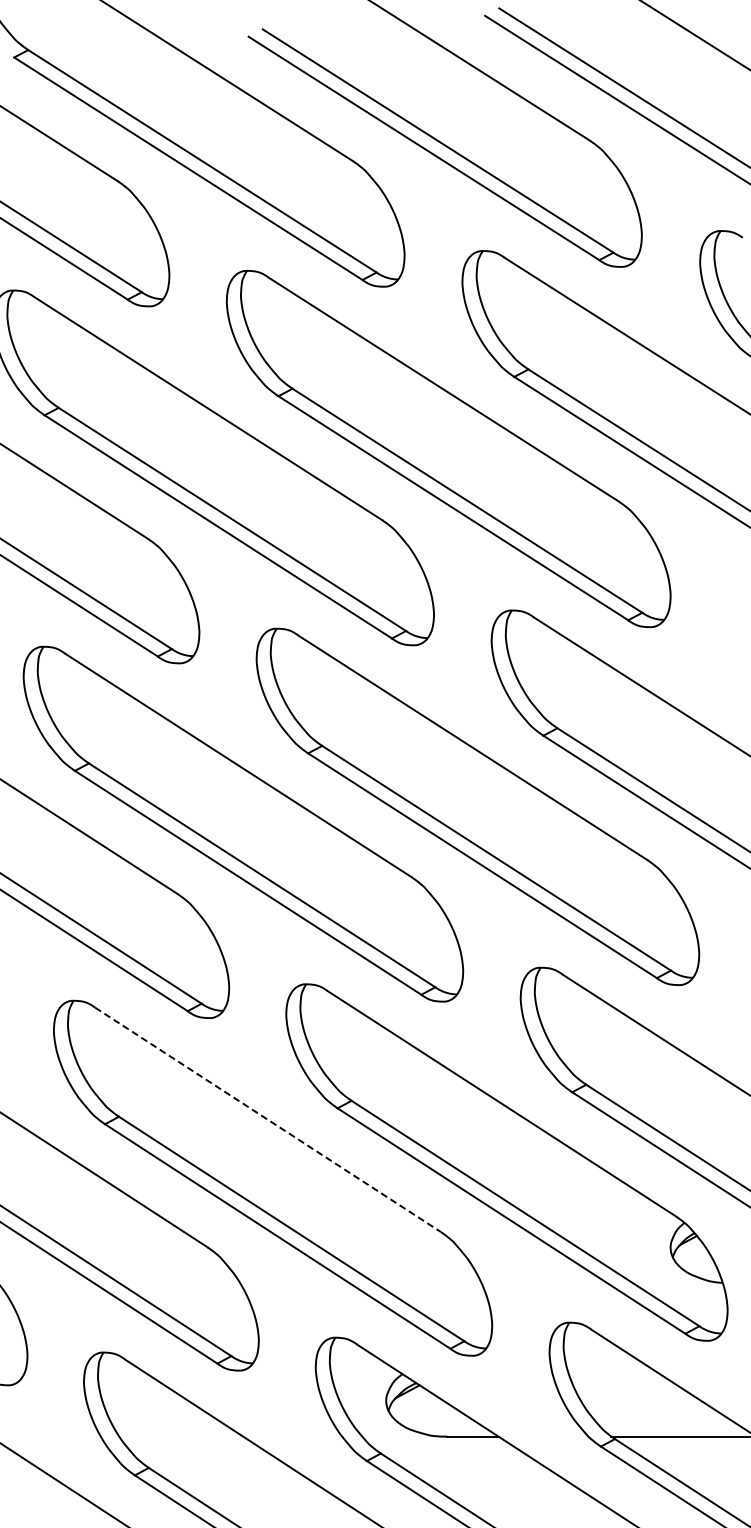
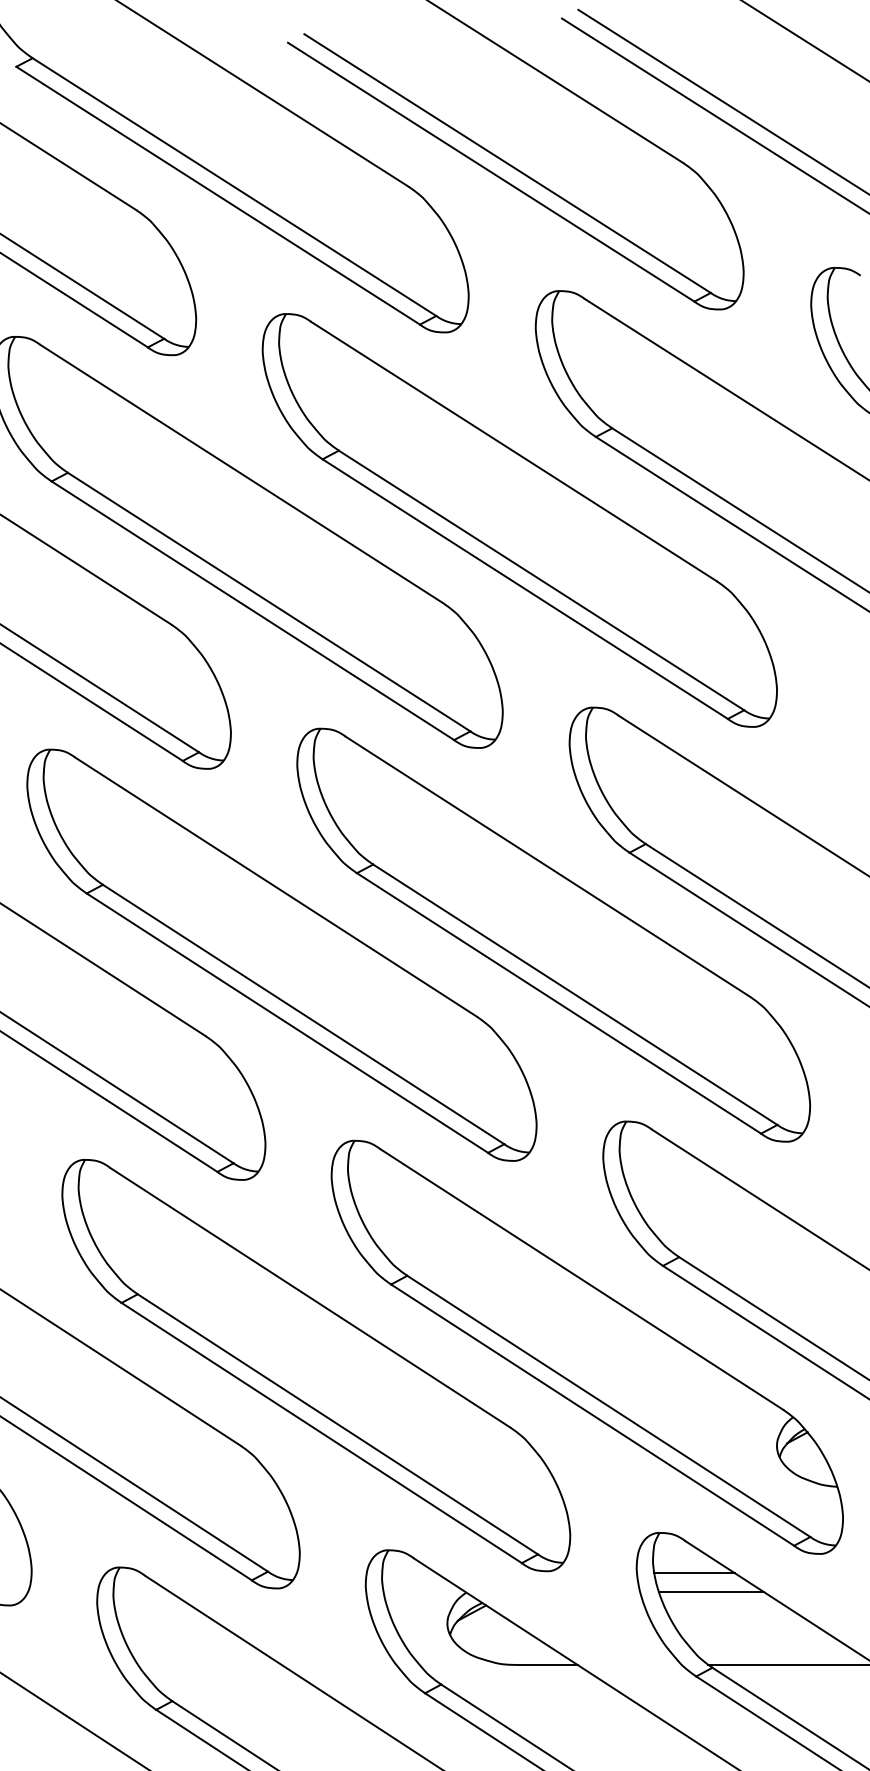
line: (268, 1120) -> (311, 1298), dashed -> solid
line: (599, 1357) -> (694, 1573), added
line: (613, 1373) -> (710, 1591), added

